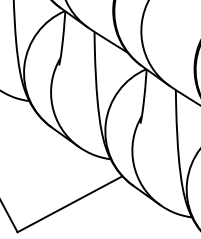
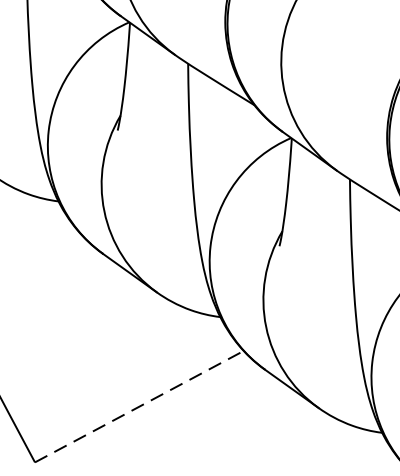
line: (70, 204) -> (140, 407), solid -> dashed

